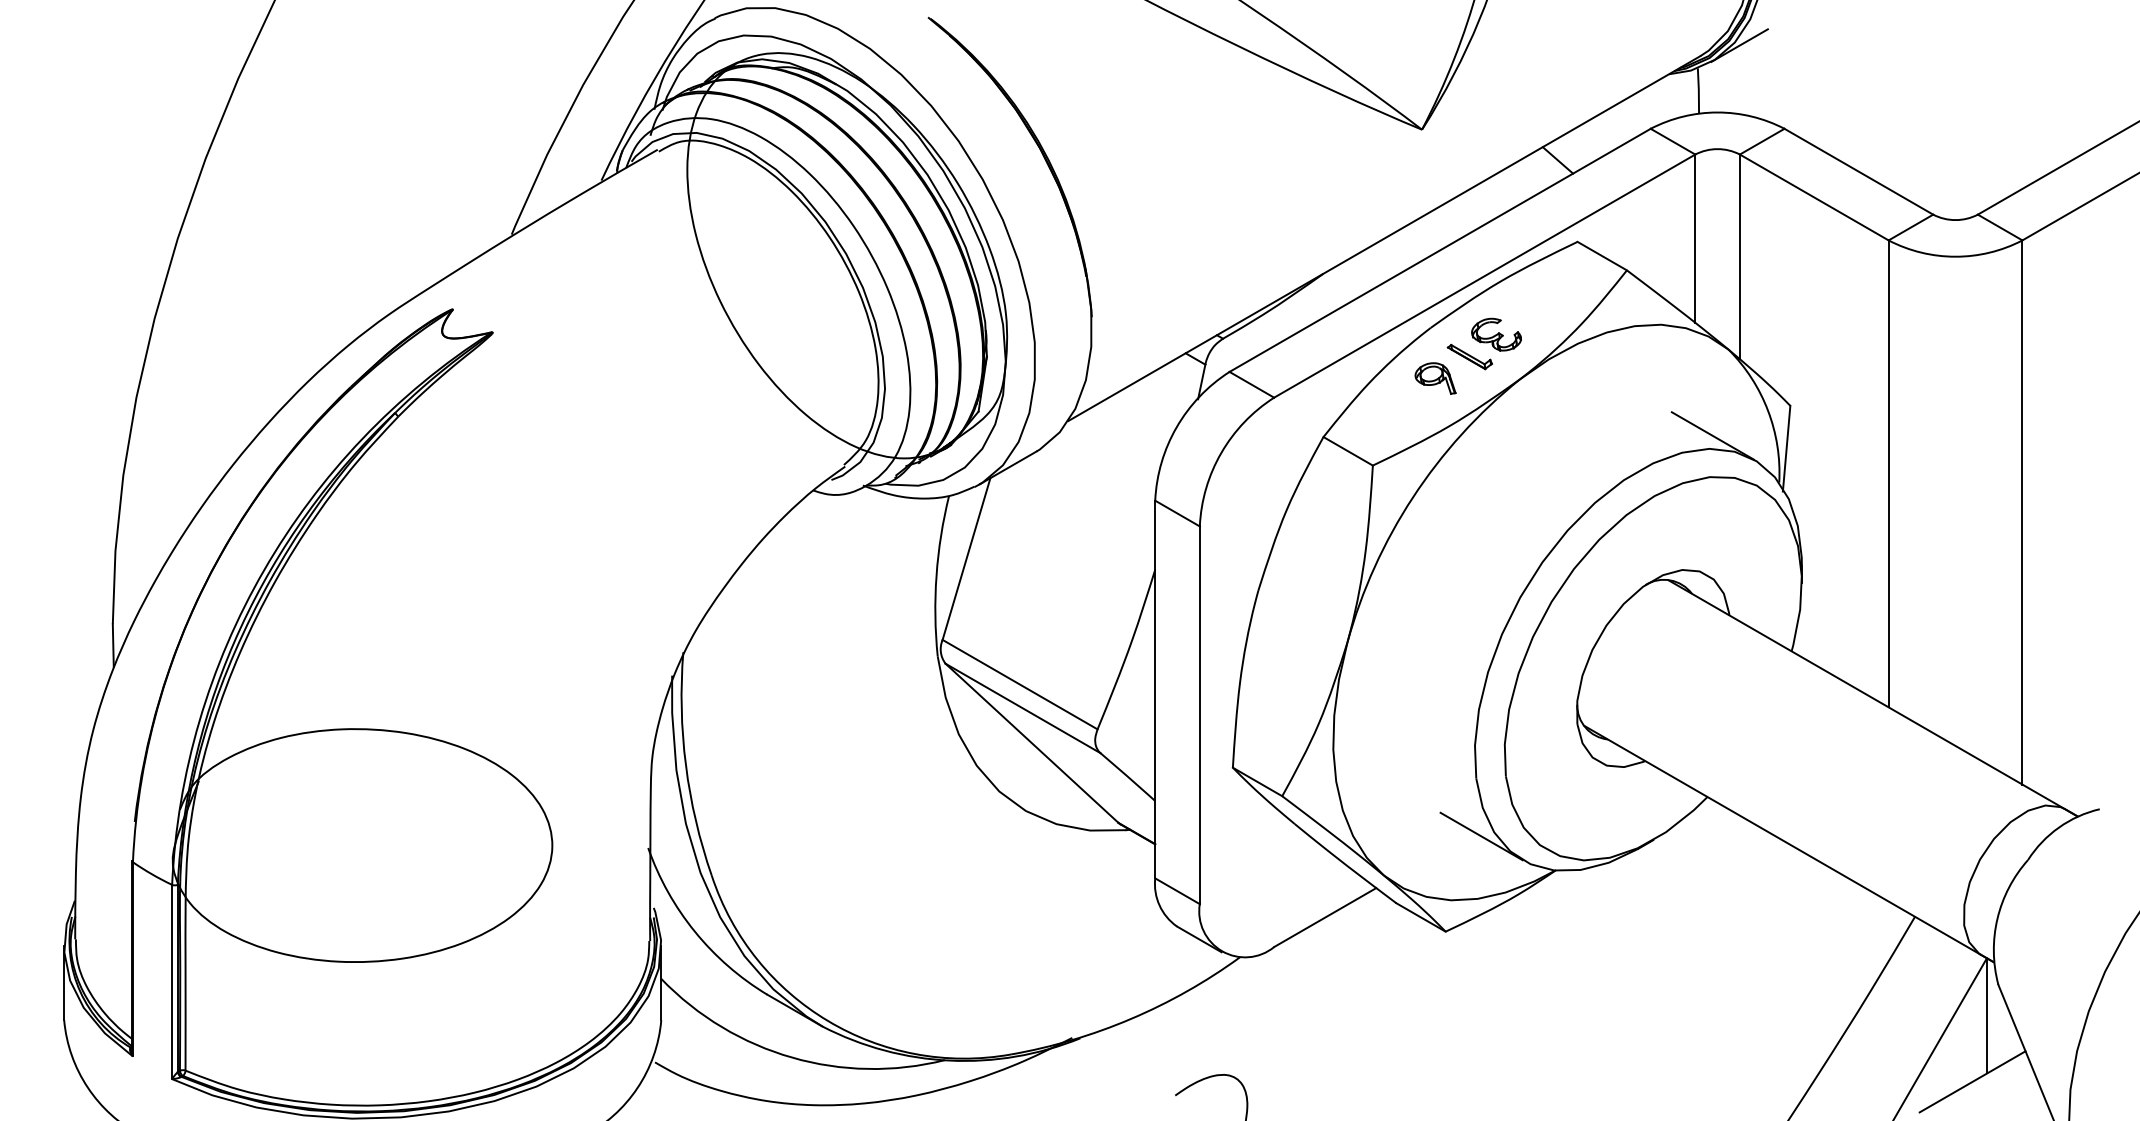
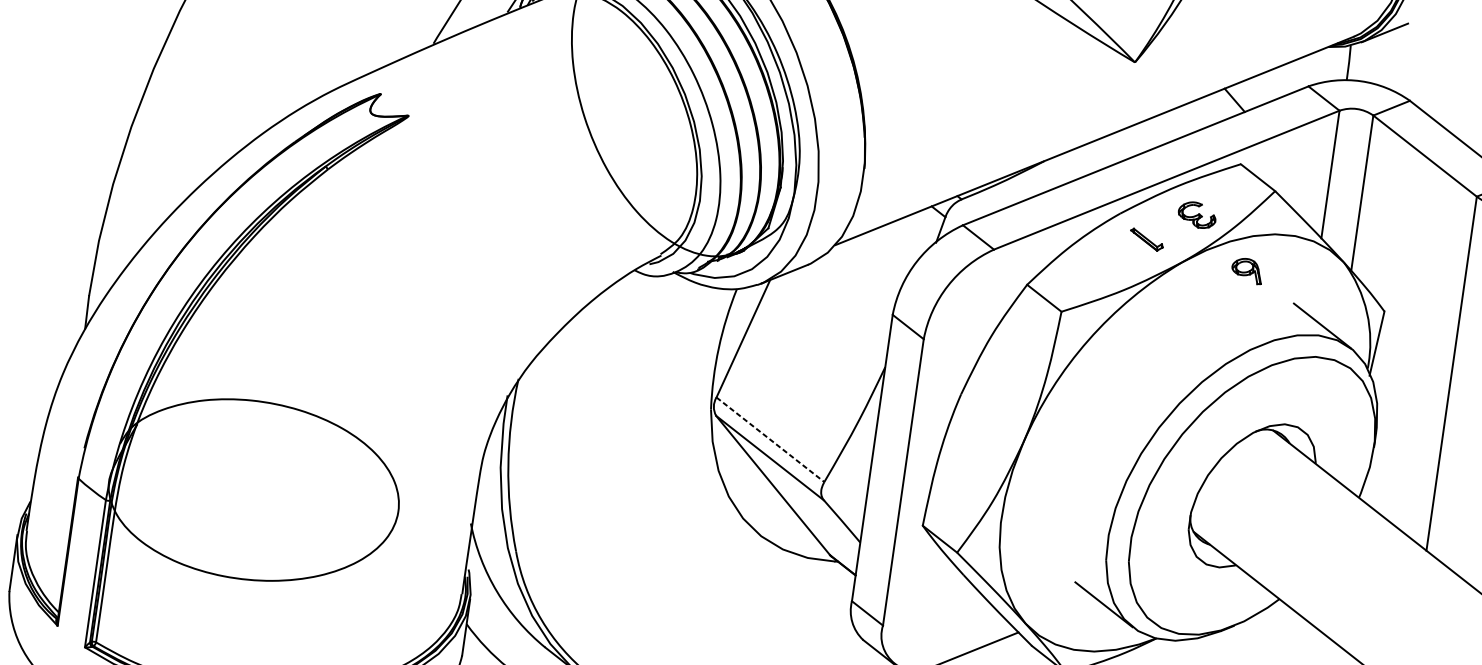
part: (1496, 334) -> (1197, 214), moved
part: (1435, 378) -> (1247, 270), moved
line: (1020, 684) -> (770, 439), solid -> dashed

